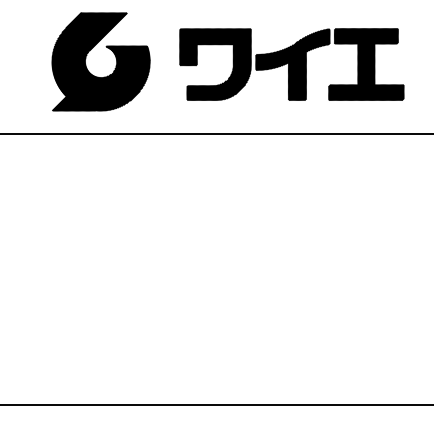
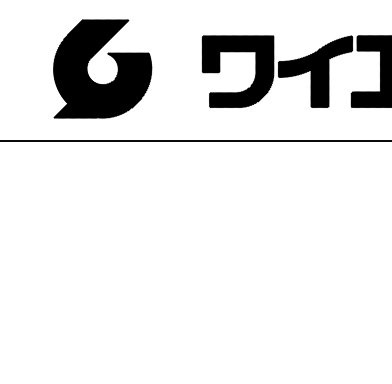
part: (87, 55) -> (89, 62), moved

